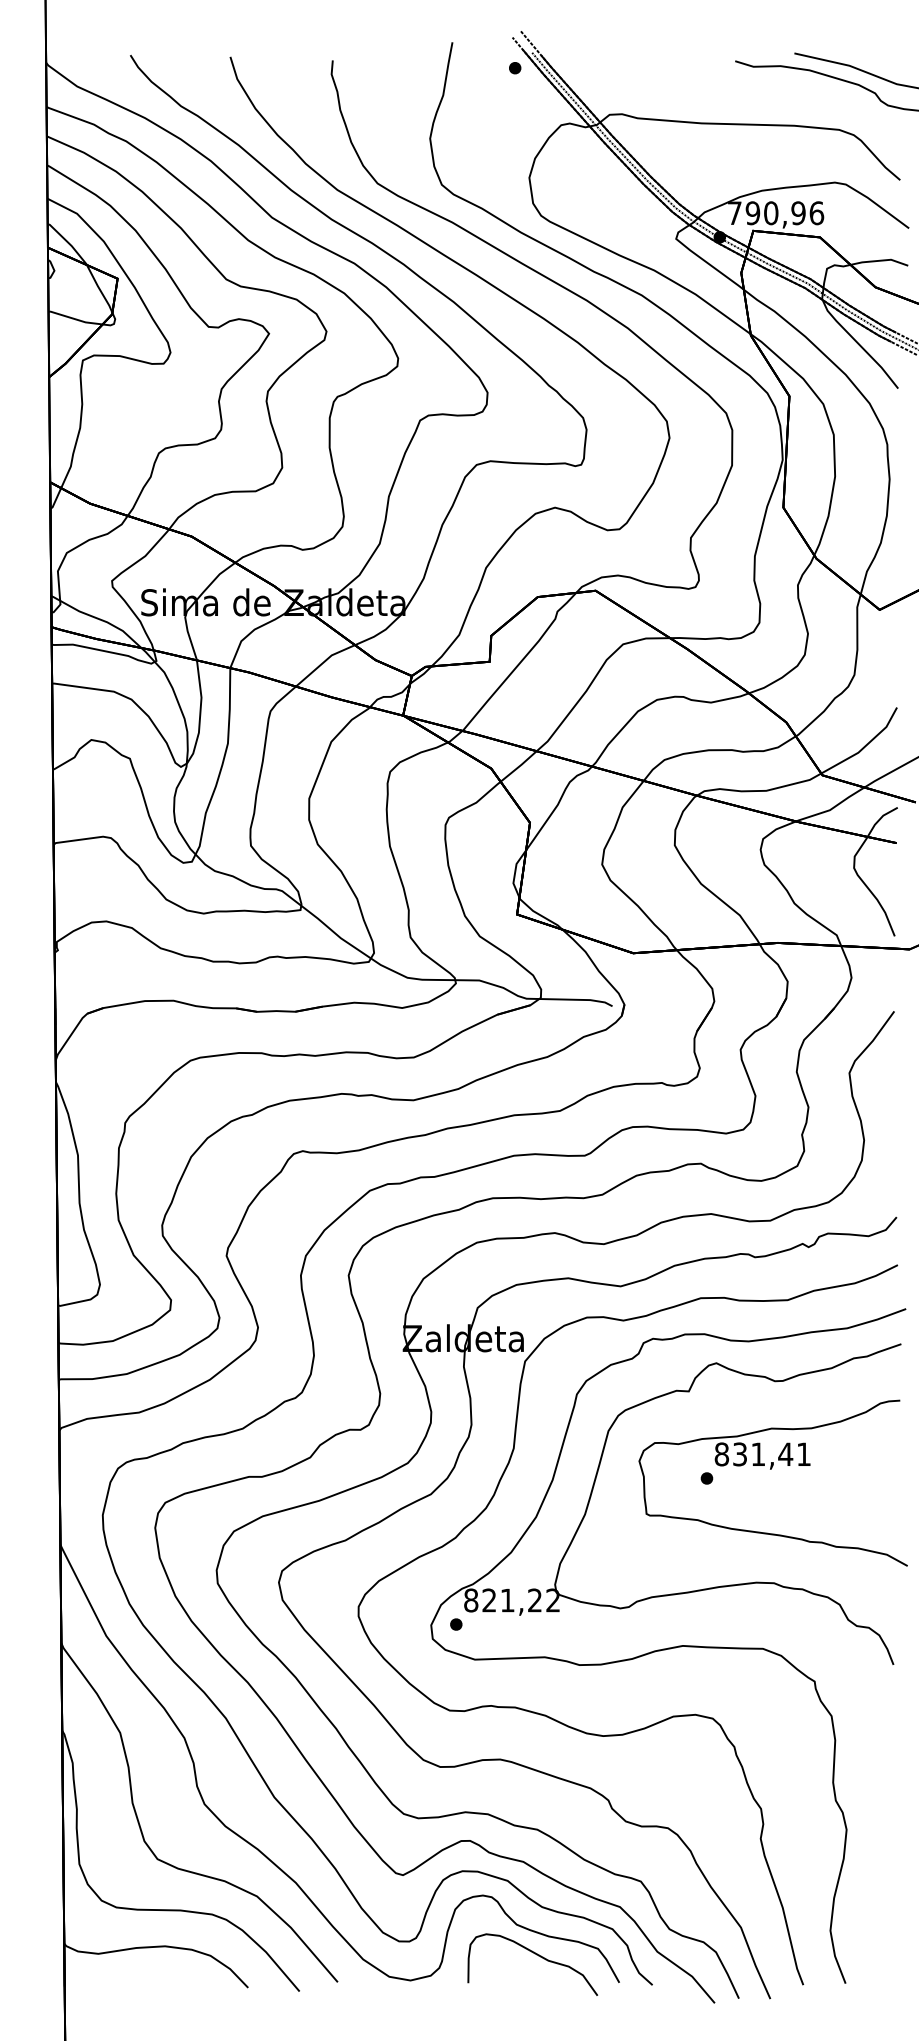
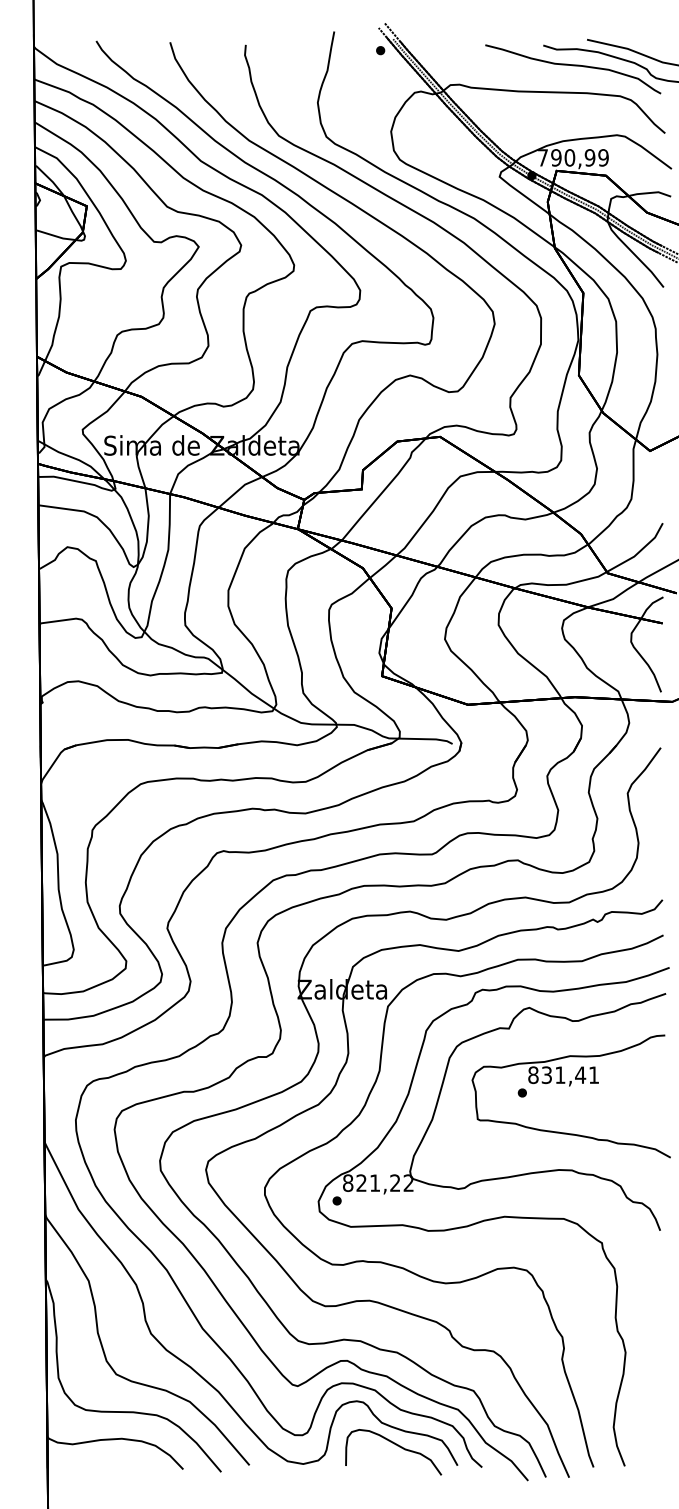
curve: (775, 88) -> (573, 65), added
text: (816, 213) -> (603, 158), 790,96 -> 790,99

